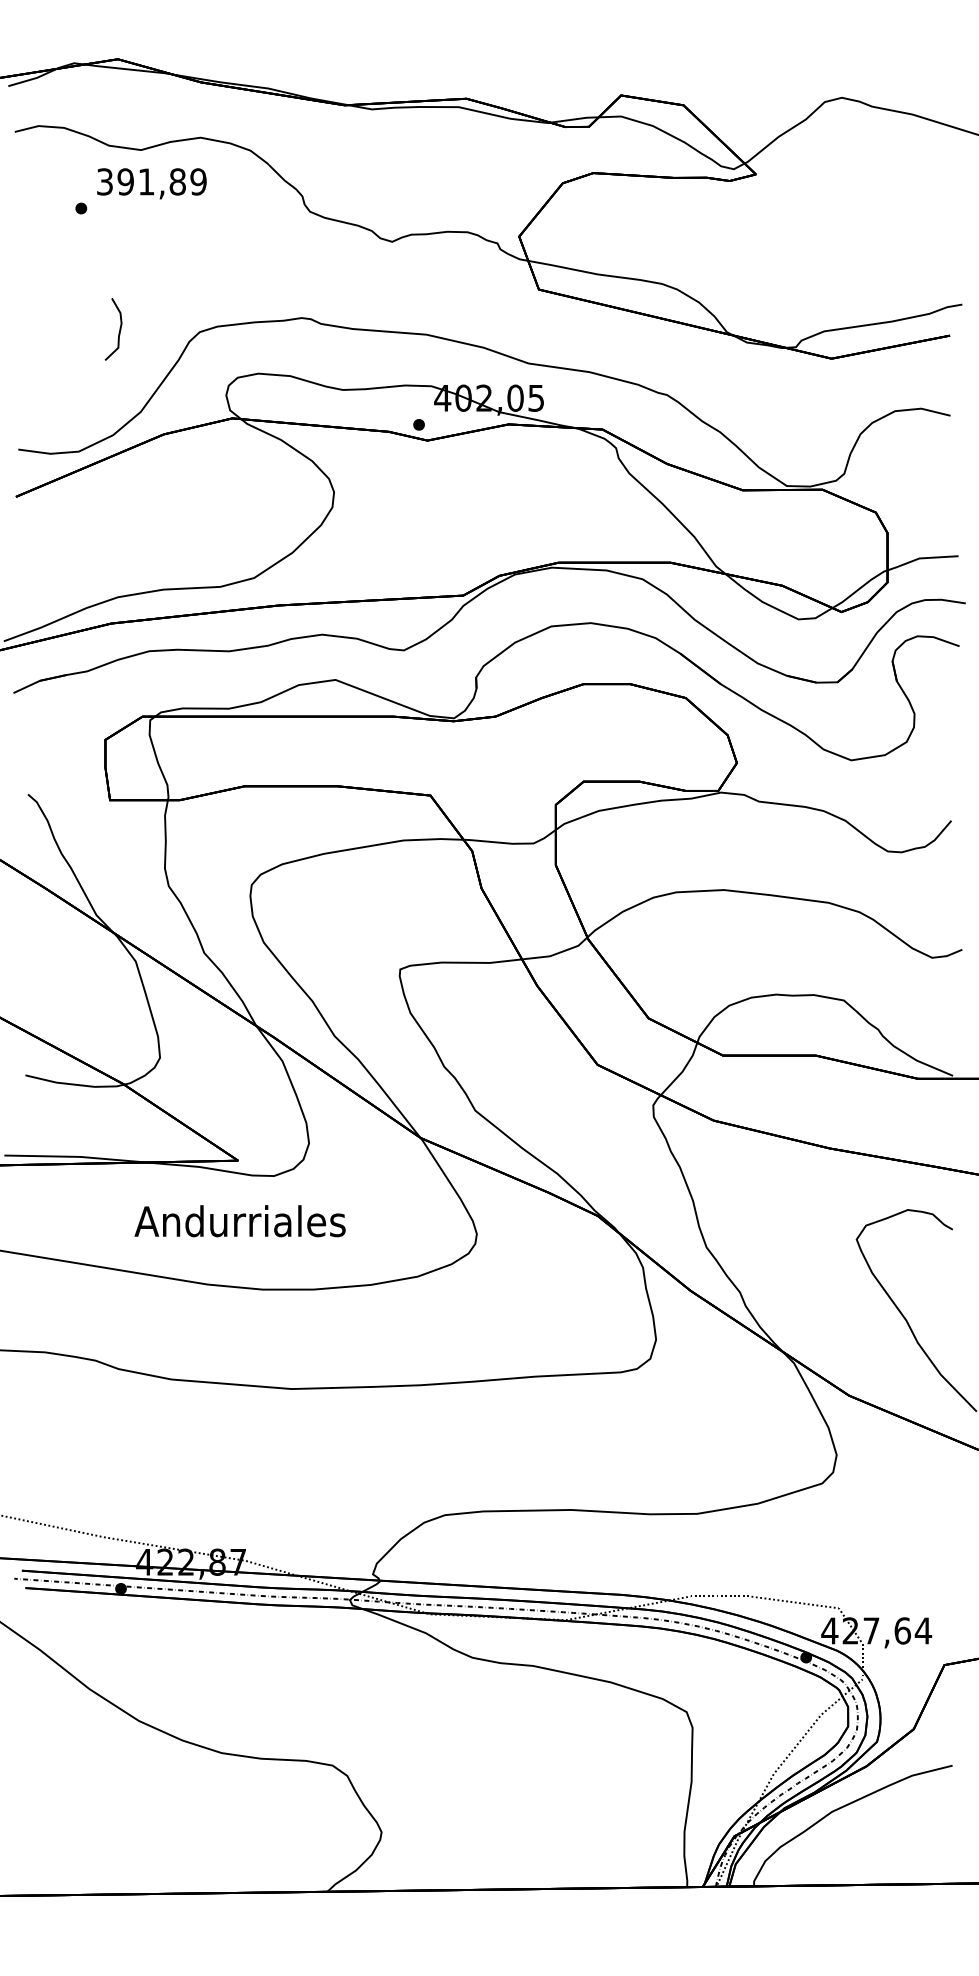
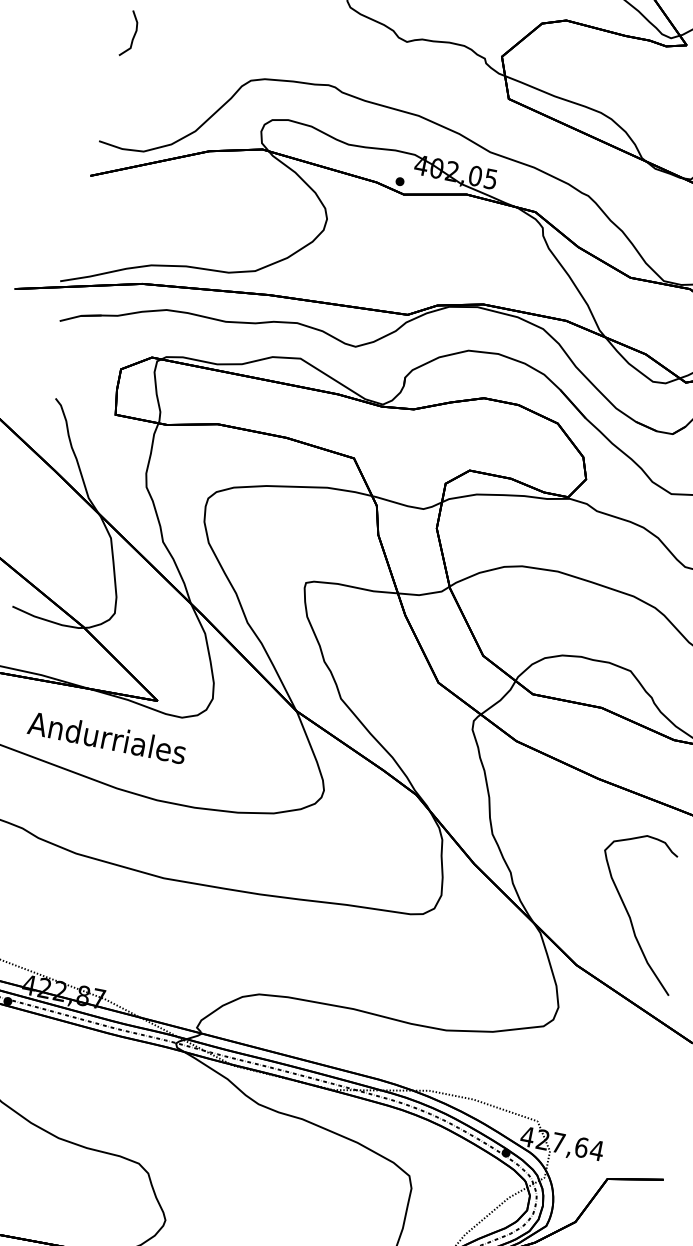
curve: (118, 332) -> (132, 36), moved
text: (239, 1221) -> (106, 737), moved

